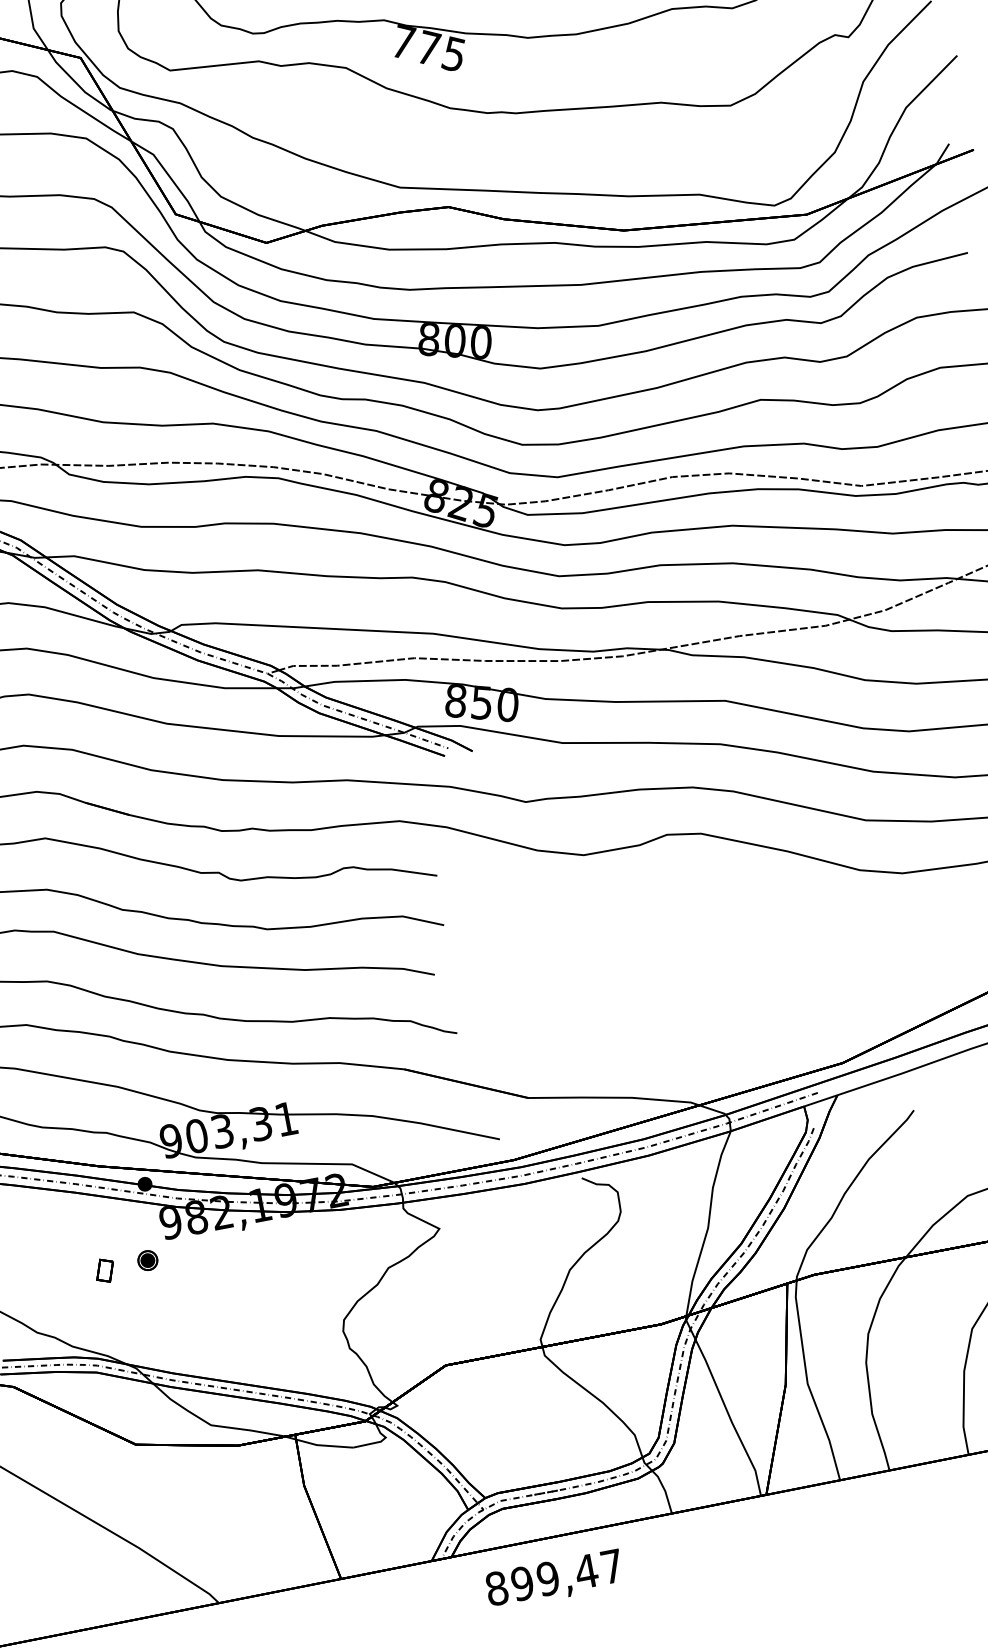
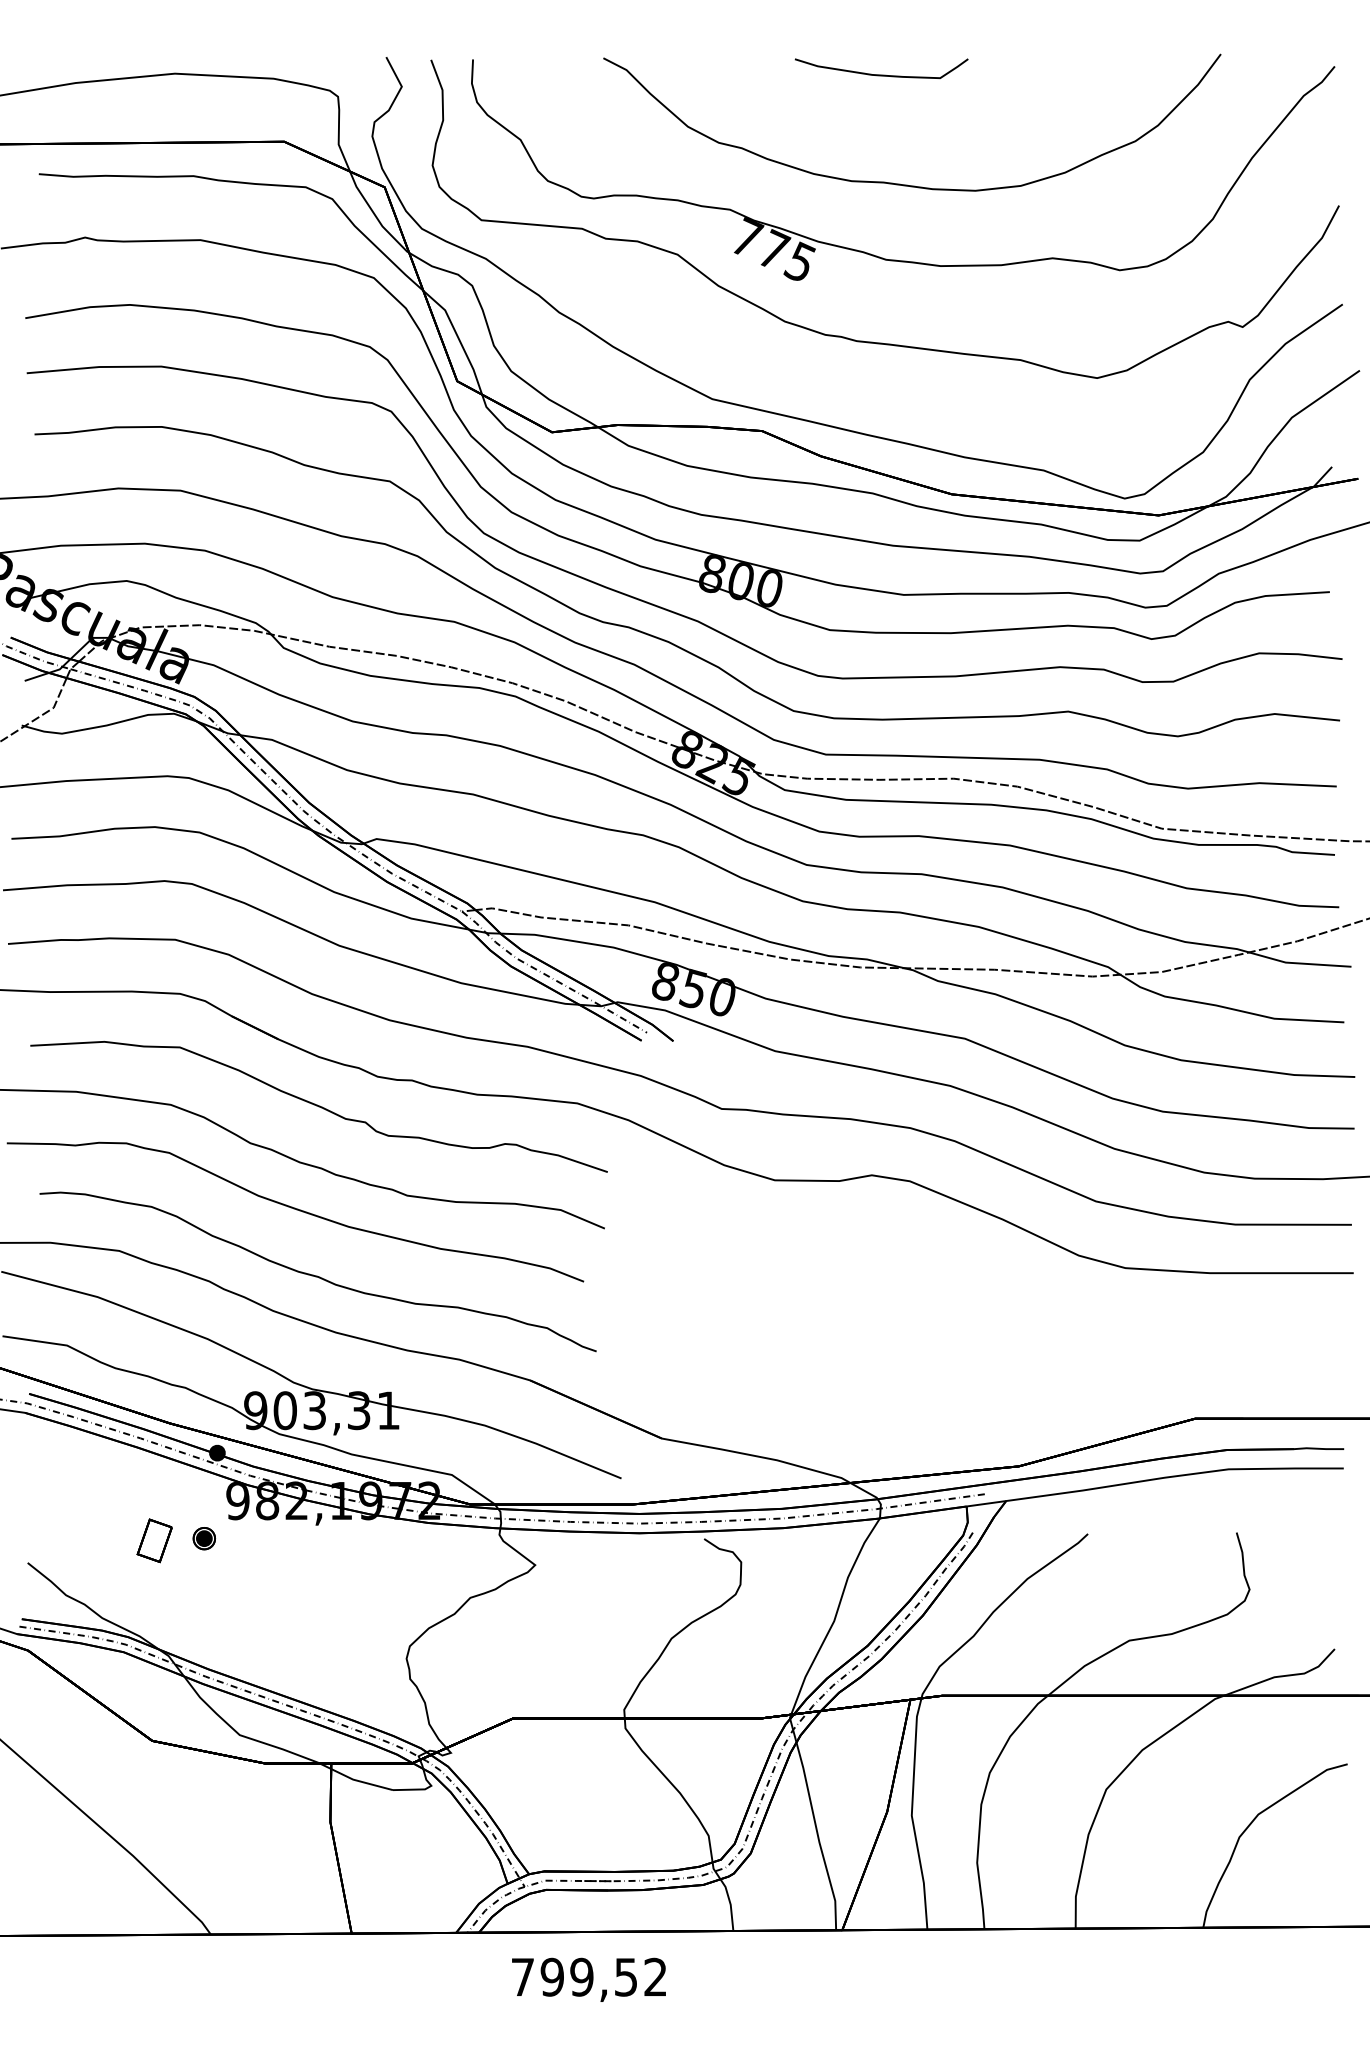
part: (104, 1270) -> (154, 1540), size x1.6
text: (553, 1577) -> (588, 1976), 899,47 -> 799,52

